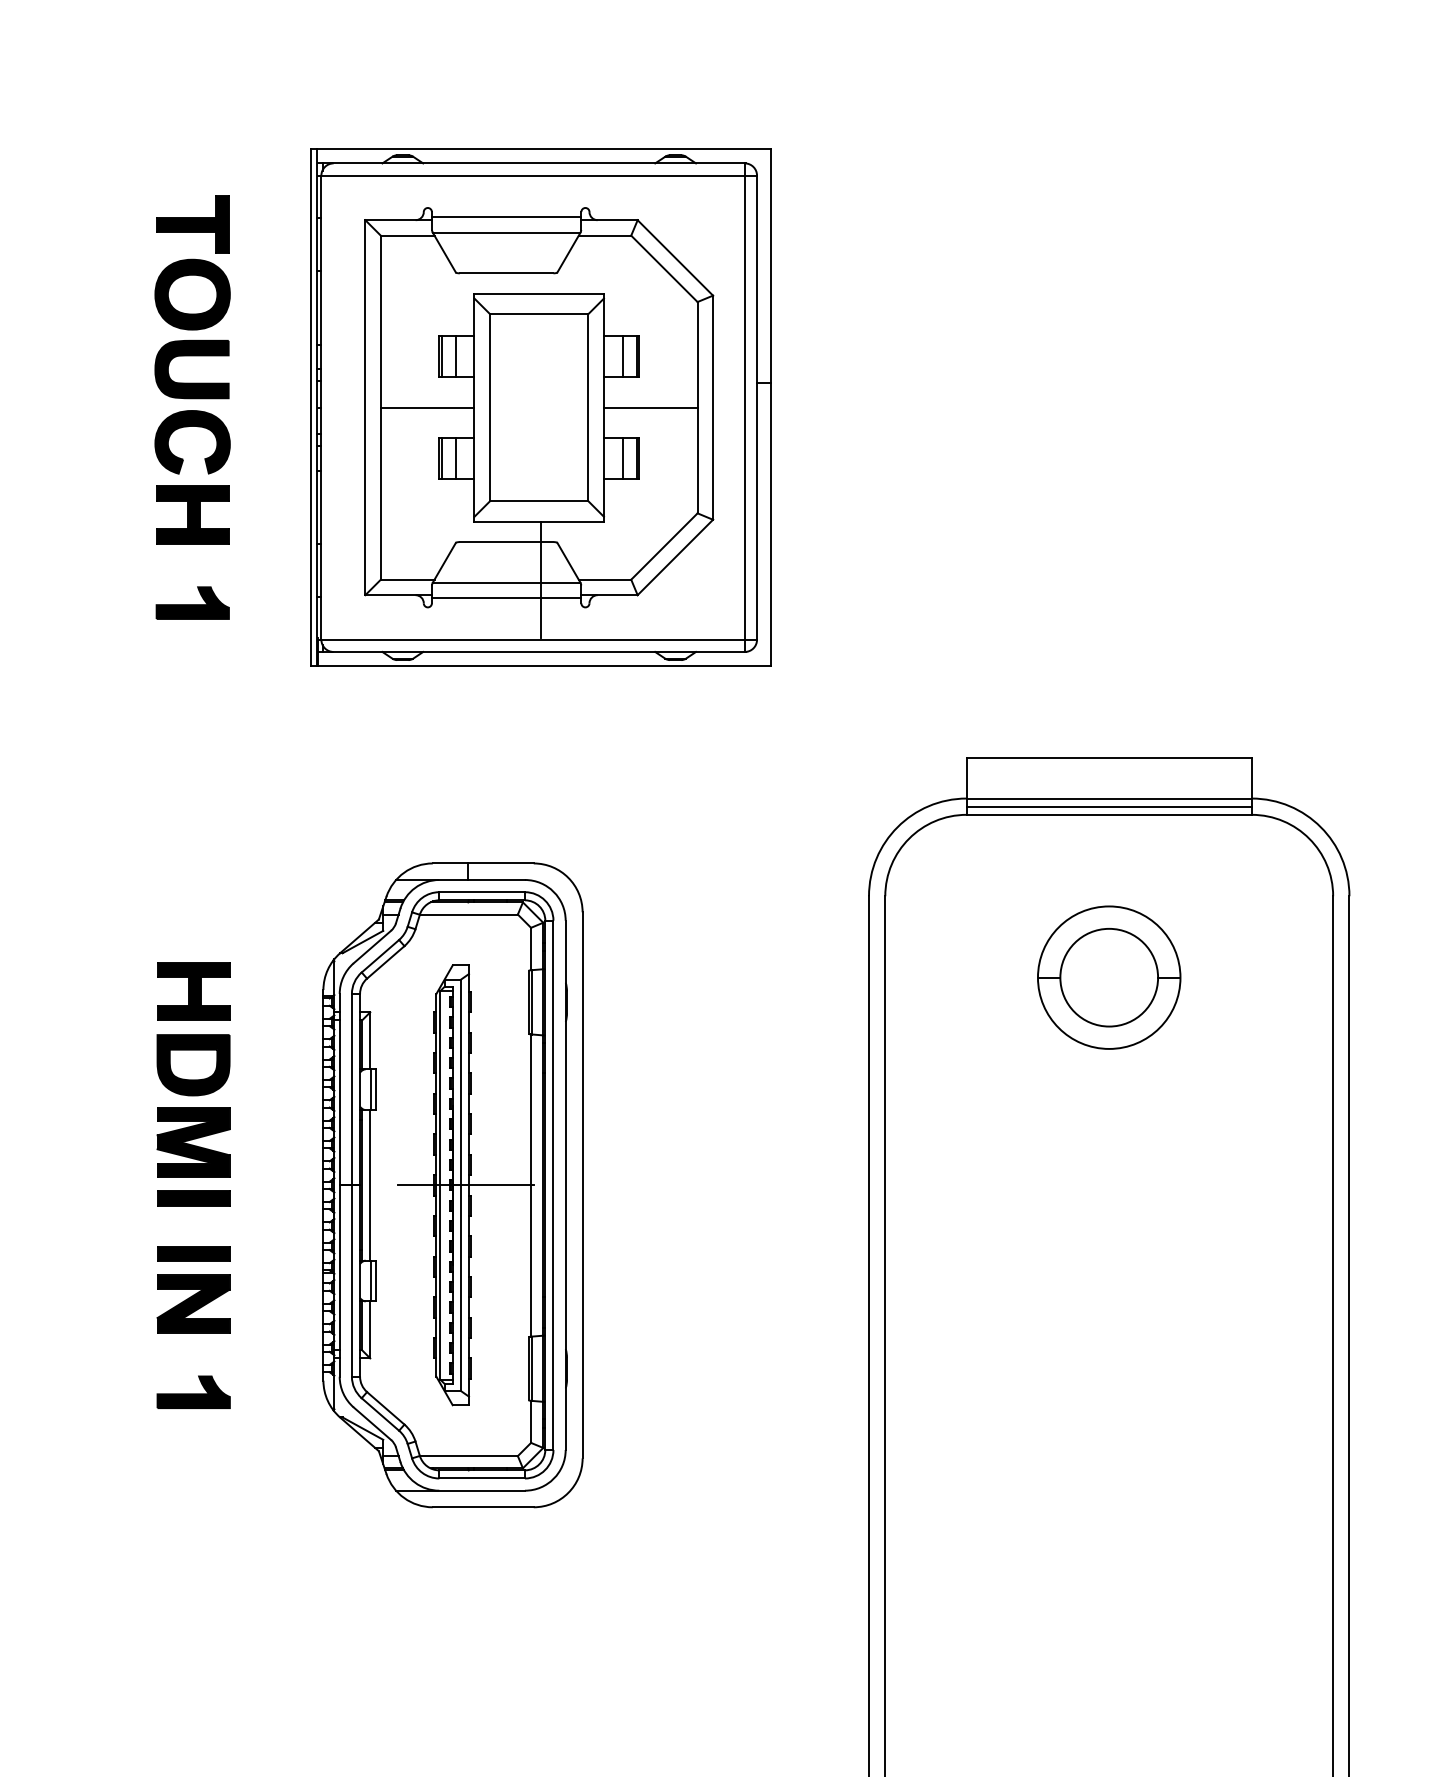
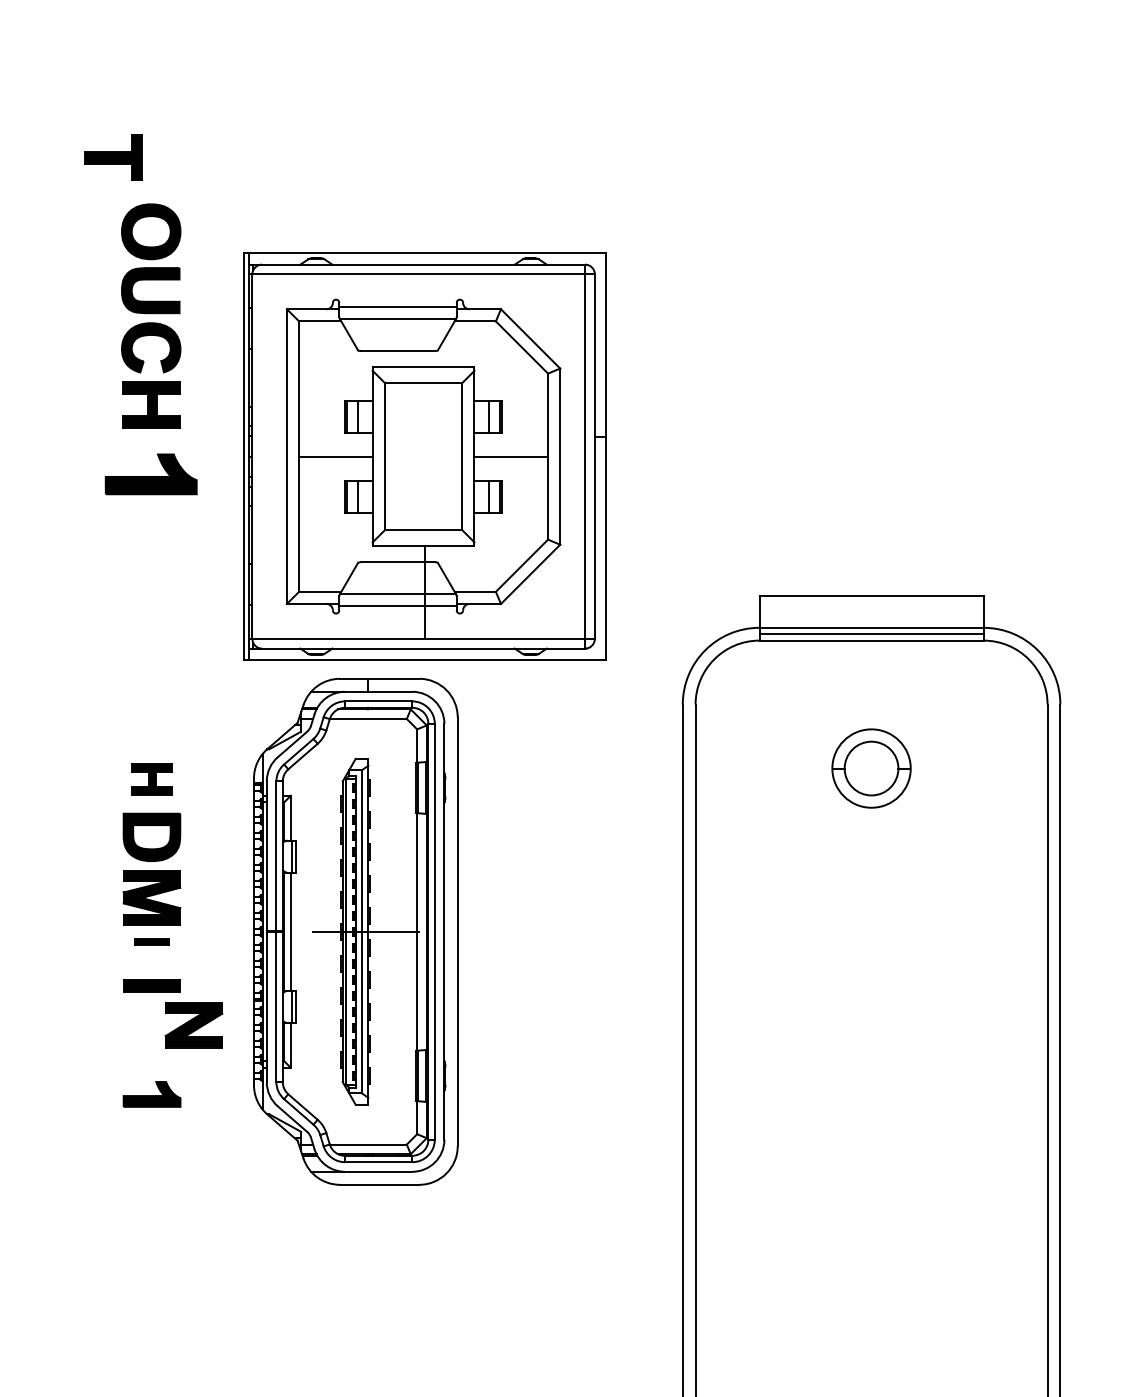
part: (193, 224) -> (113, 157), moved
part: (540, 407) -> (424, 456), moved
part: (193, 602) -> (151, 473), size x1.6
part: (1109, 977) -> (871, 768), size x0.7
part: (193, 991) -> (151, 779), size x0.7
part: (193, 1197) -> (151, 941), size x0.6
part: (193, 1304) -> (193, 1025), moved

